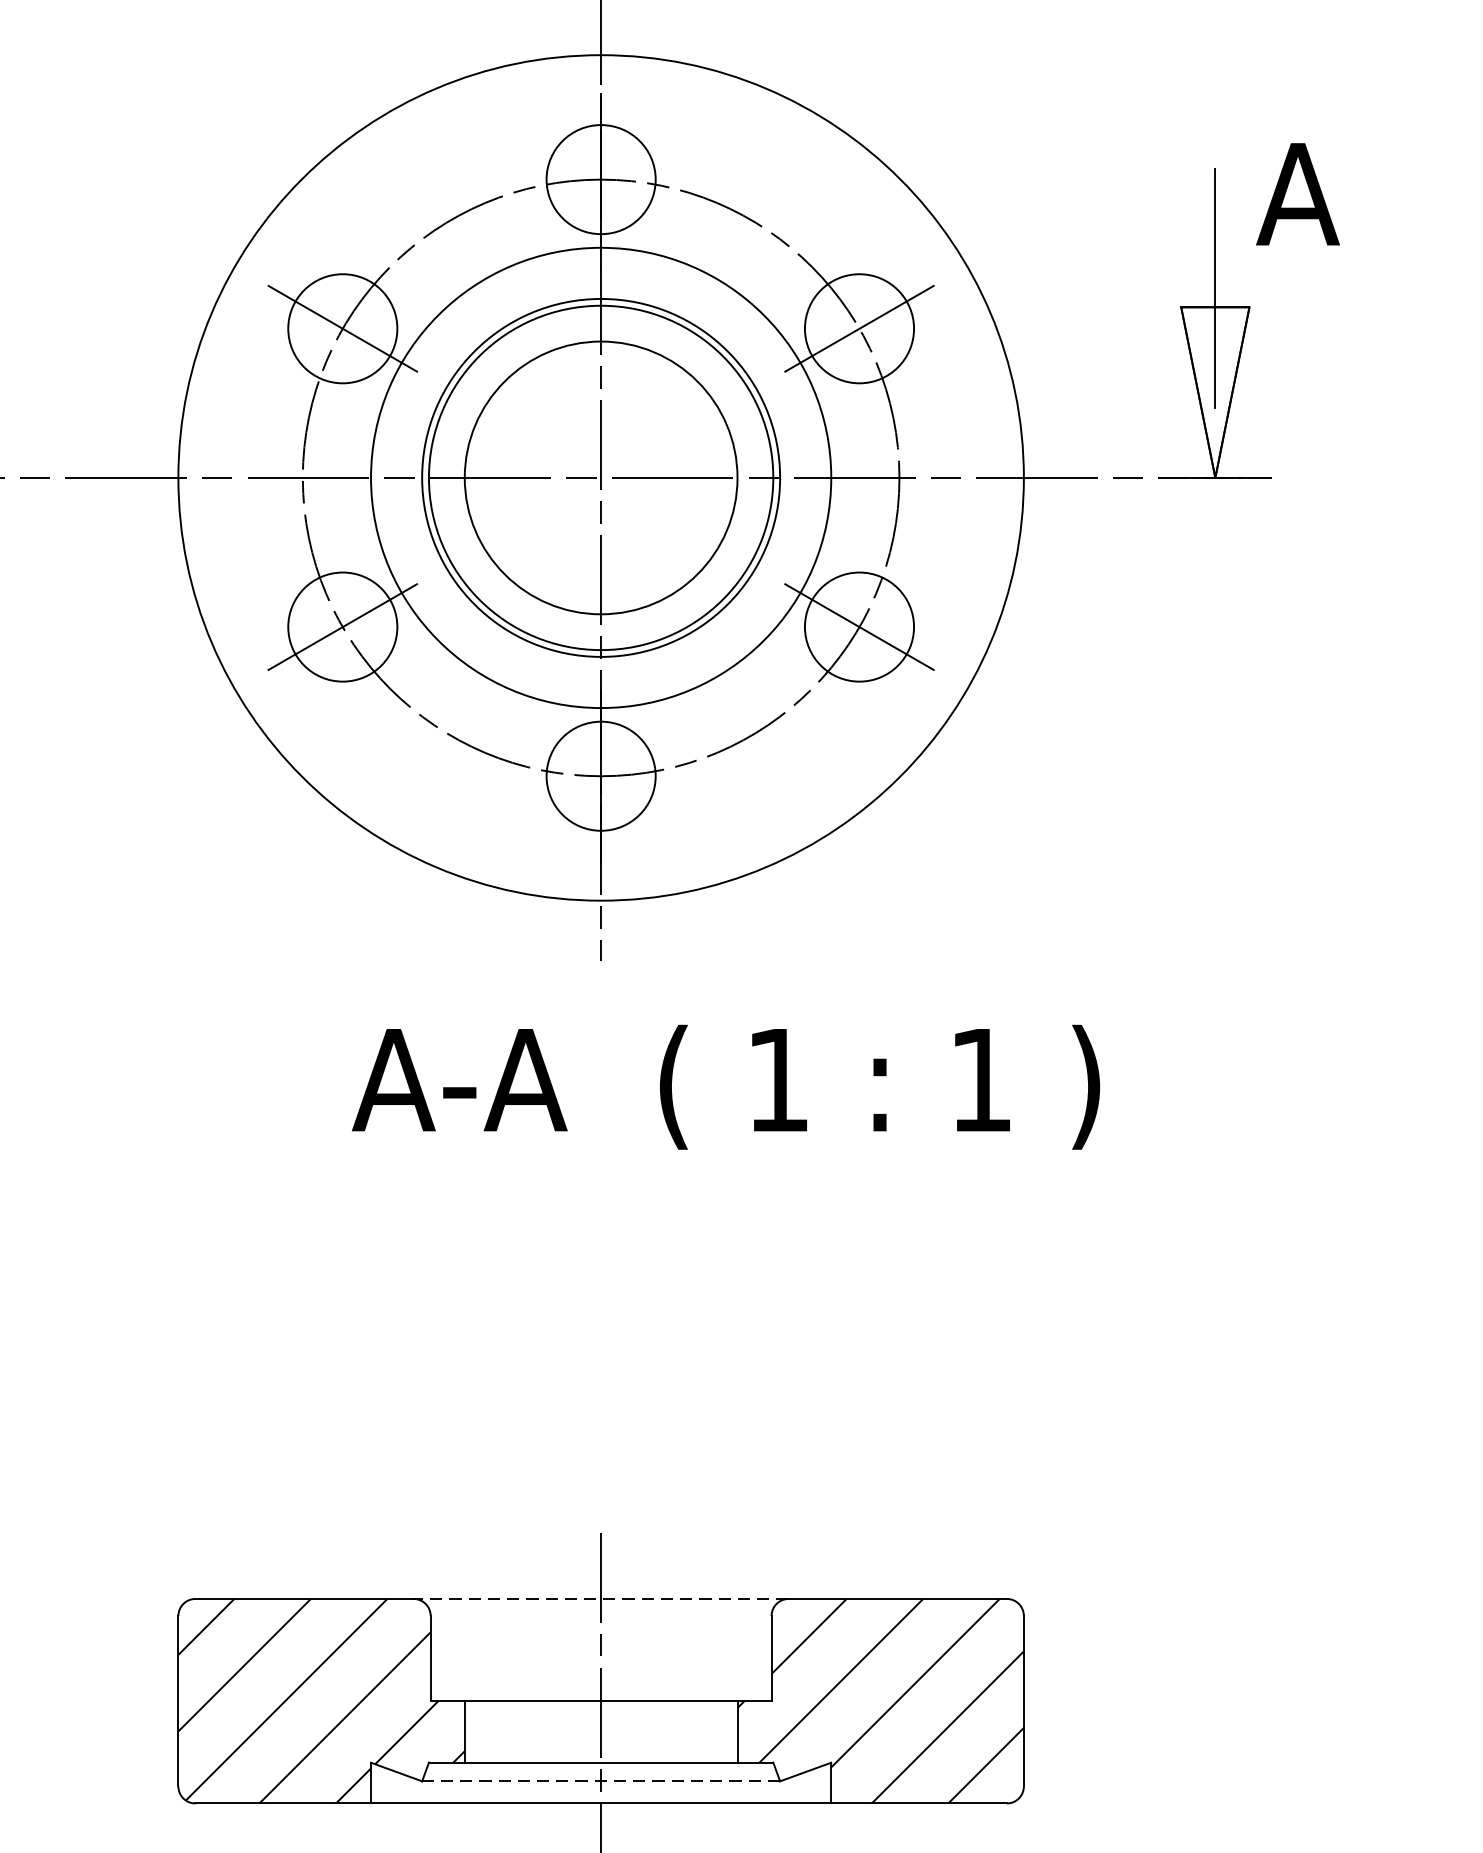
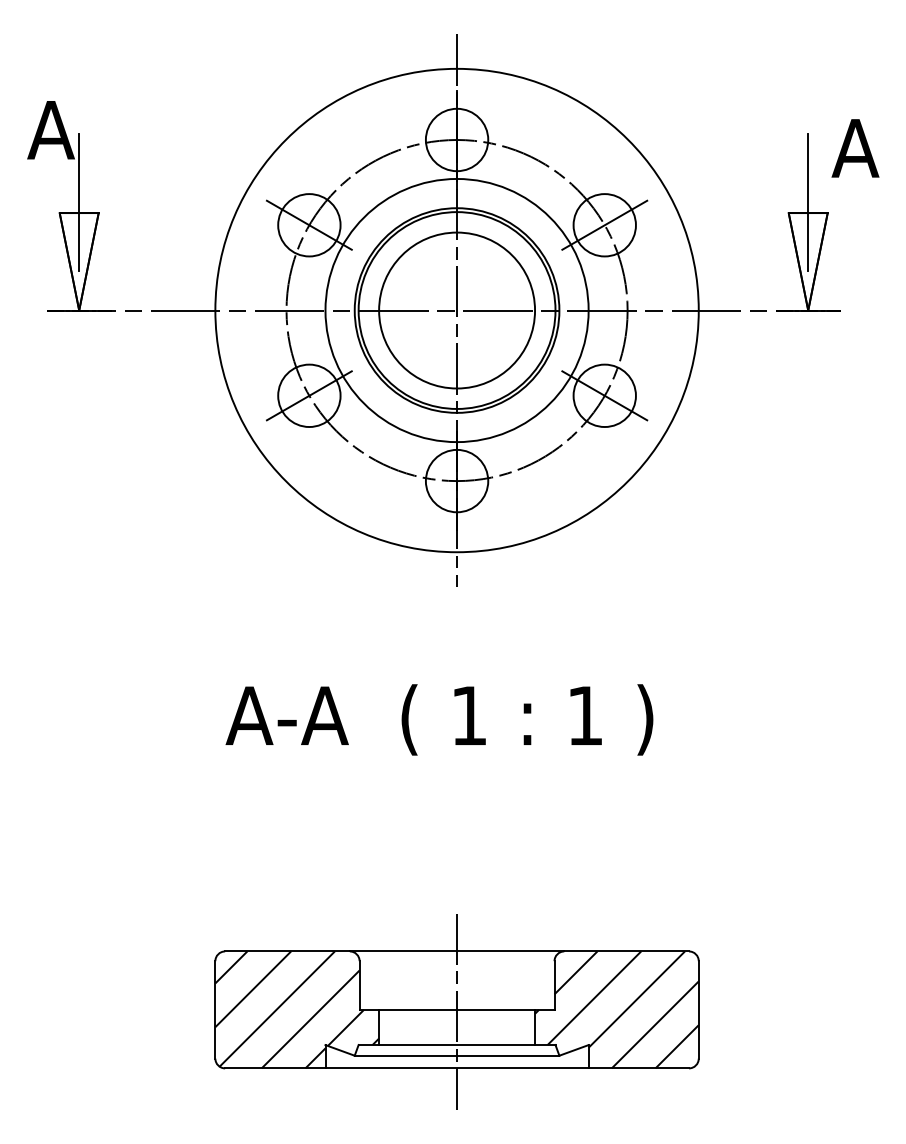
text: (726, 1086) -> (439, 719), moved
line: (600, 1599) -> (456, 951), dashed -> solid
line: (600, 1780) -> (456, 1055), dashed -> solid

